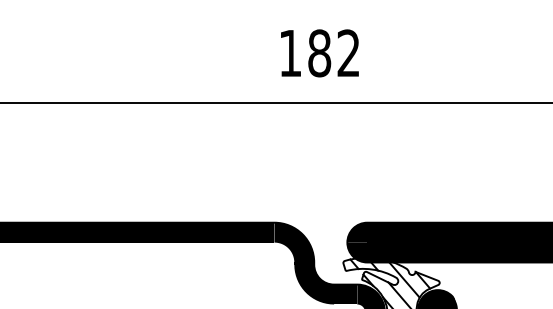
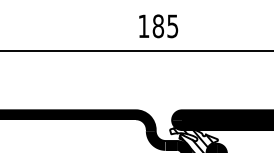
text: (348, 53) -> (172, 26), 182 -> 185

